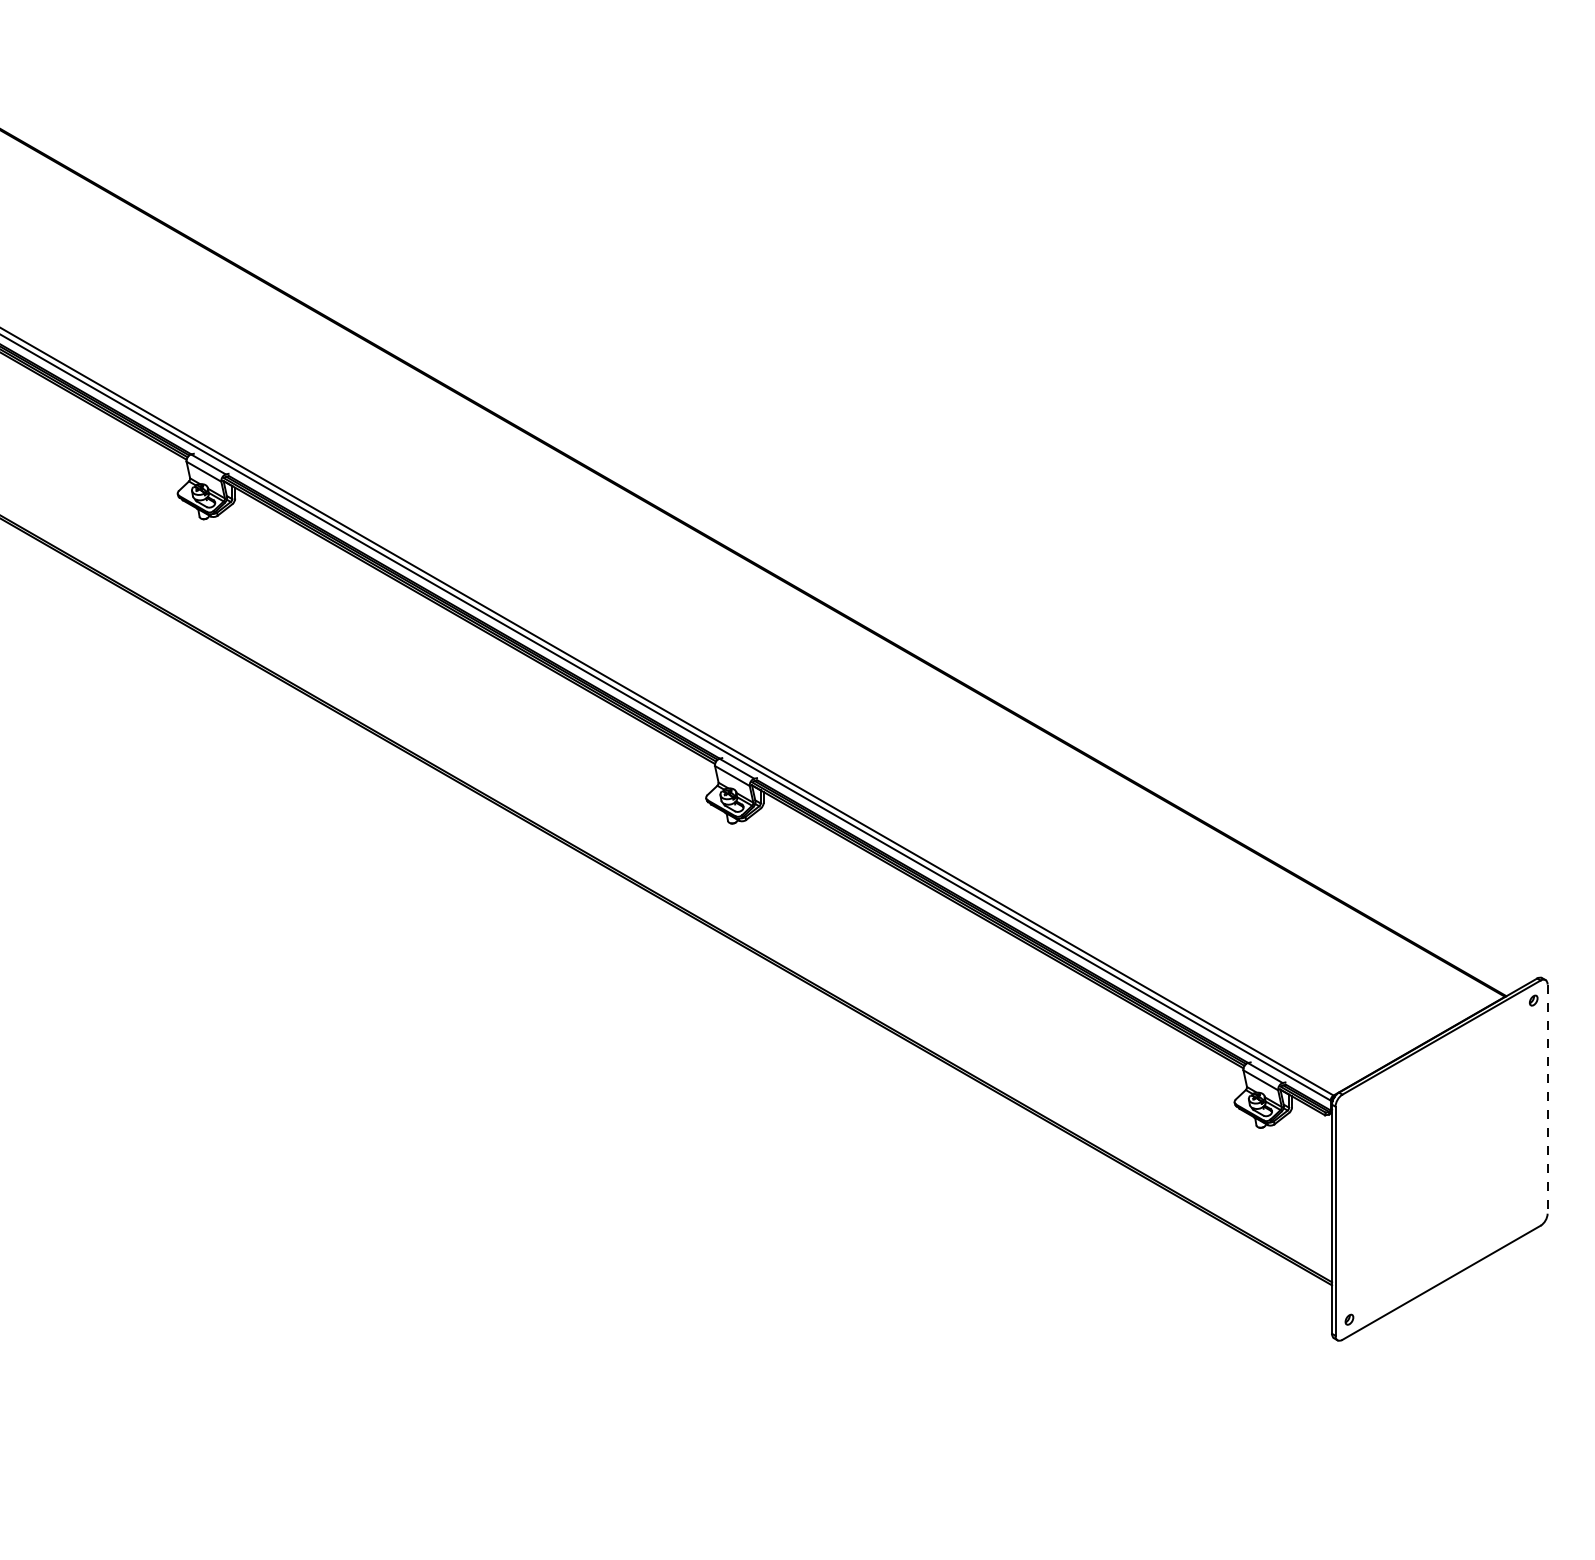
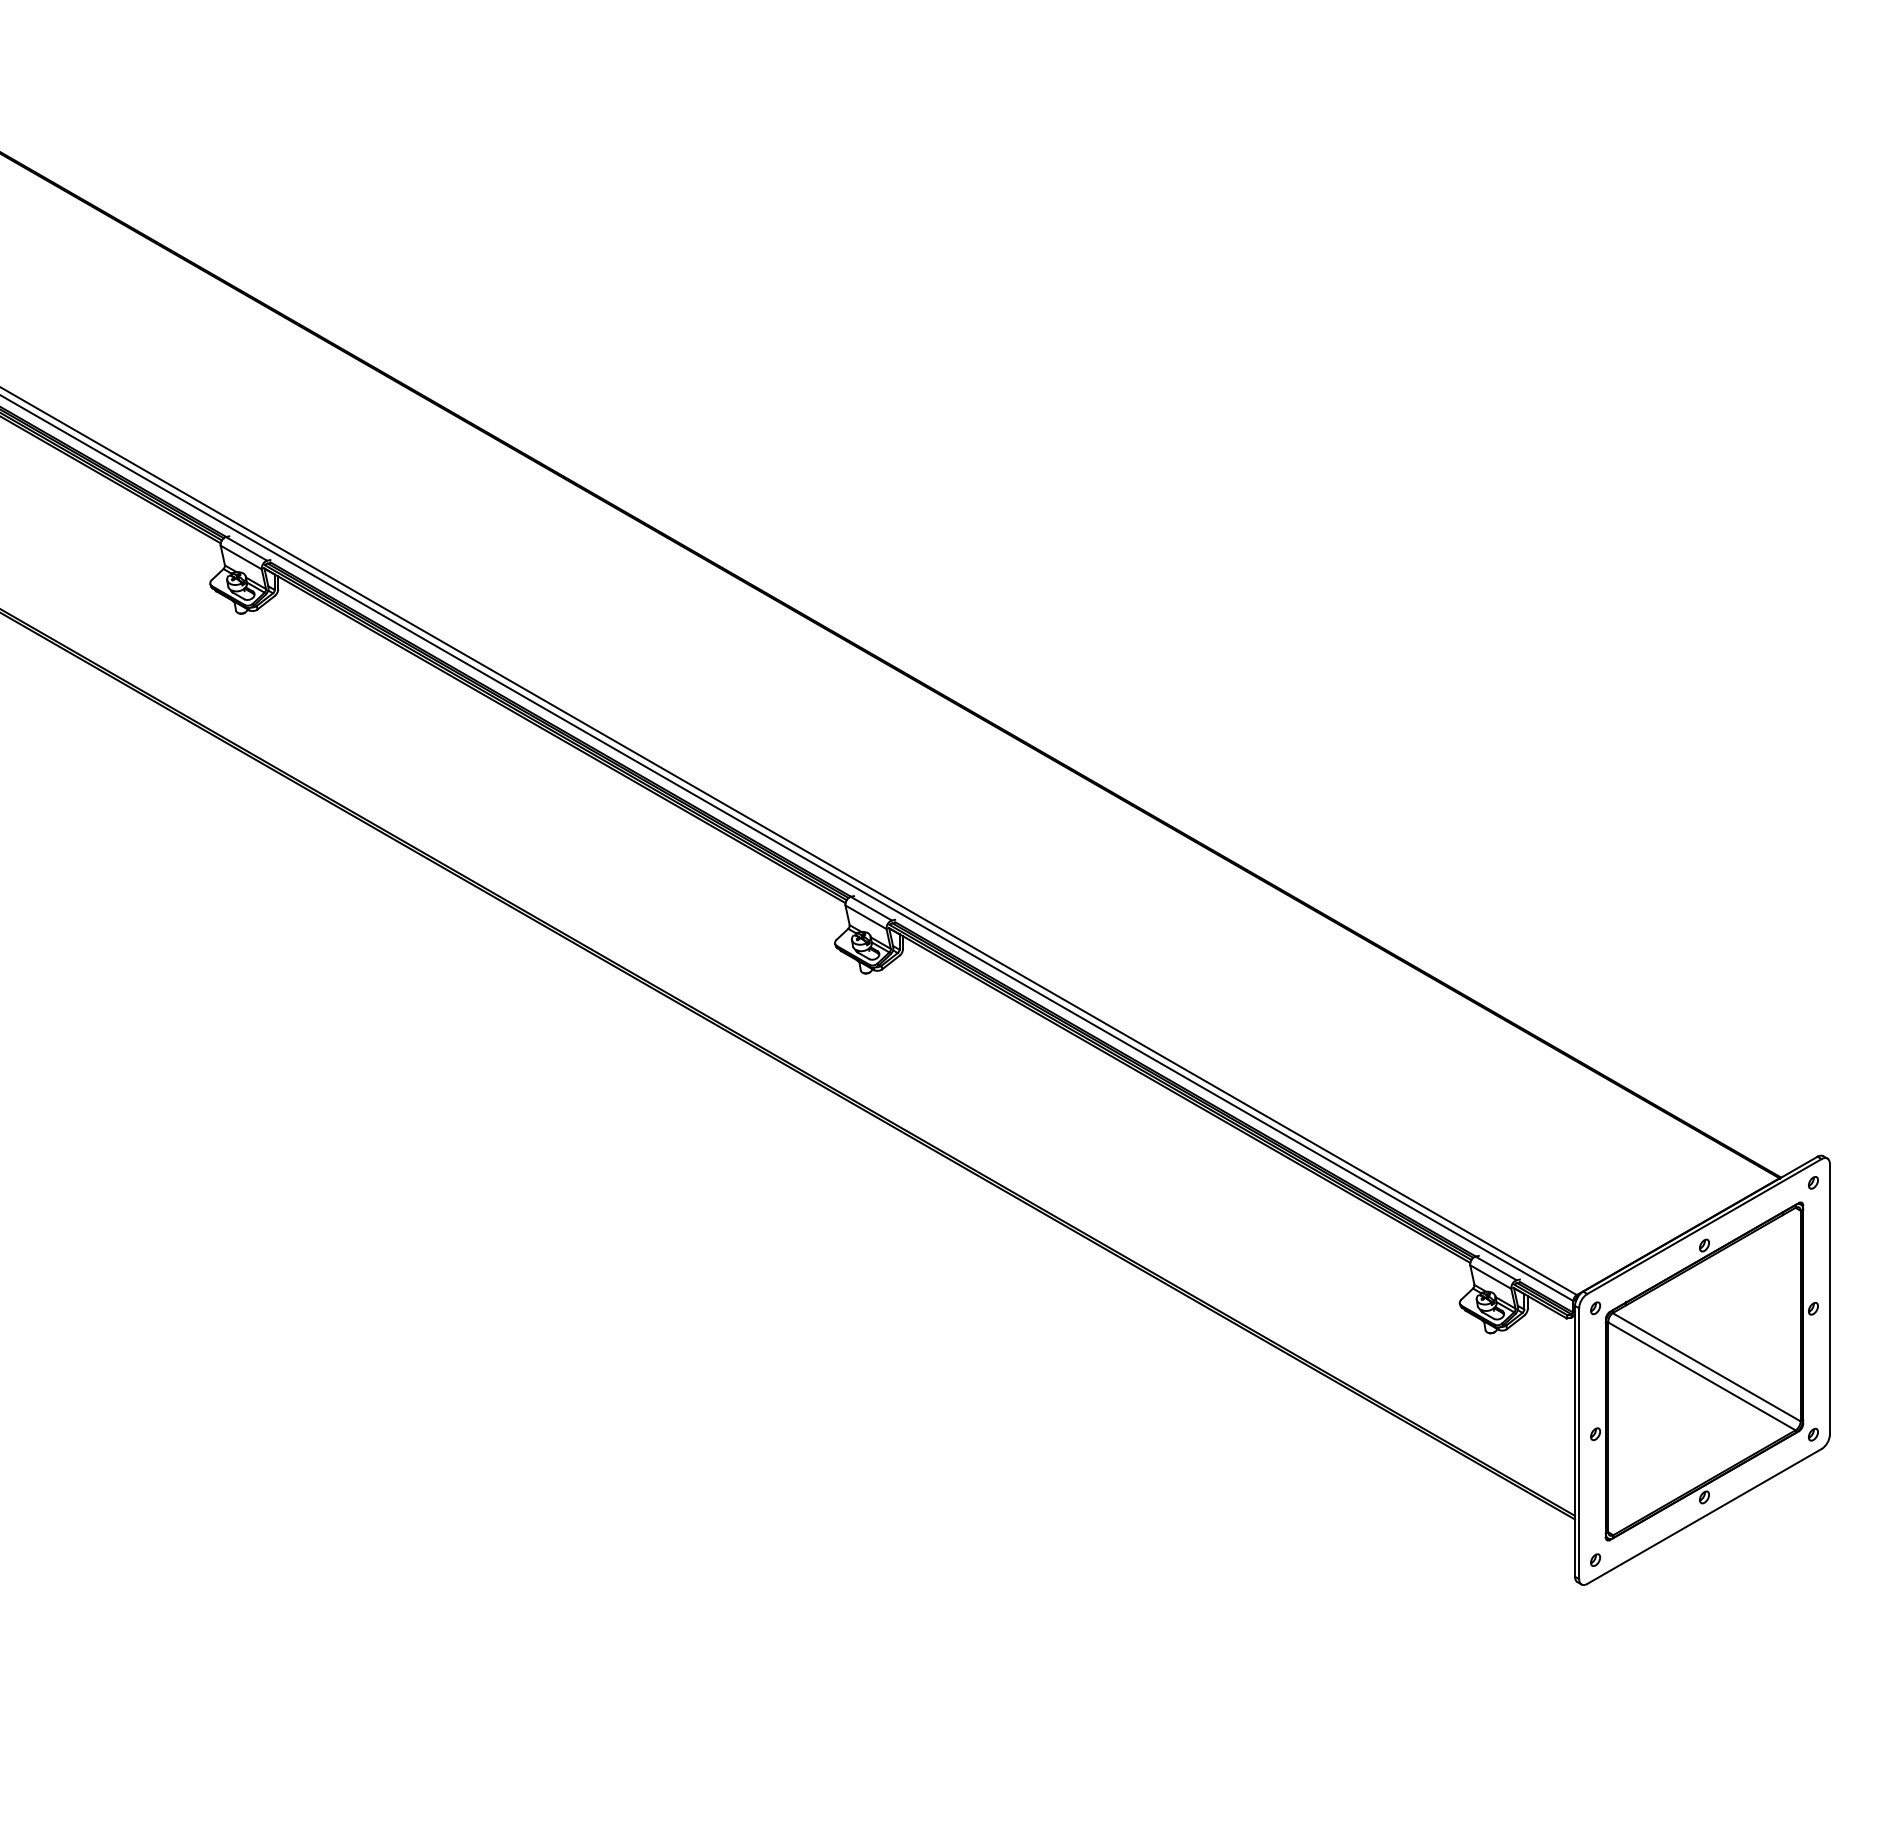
line: (1547, 1099) -> (1829, 1299), dashed -> solid
part: (1441, 1160) -> (1704, 1371), added

